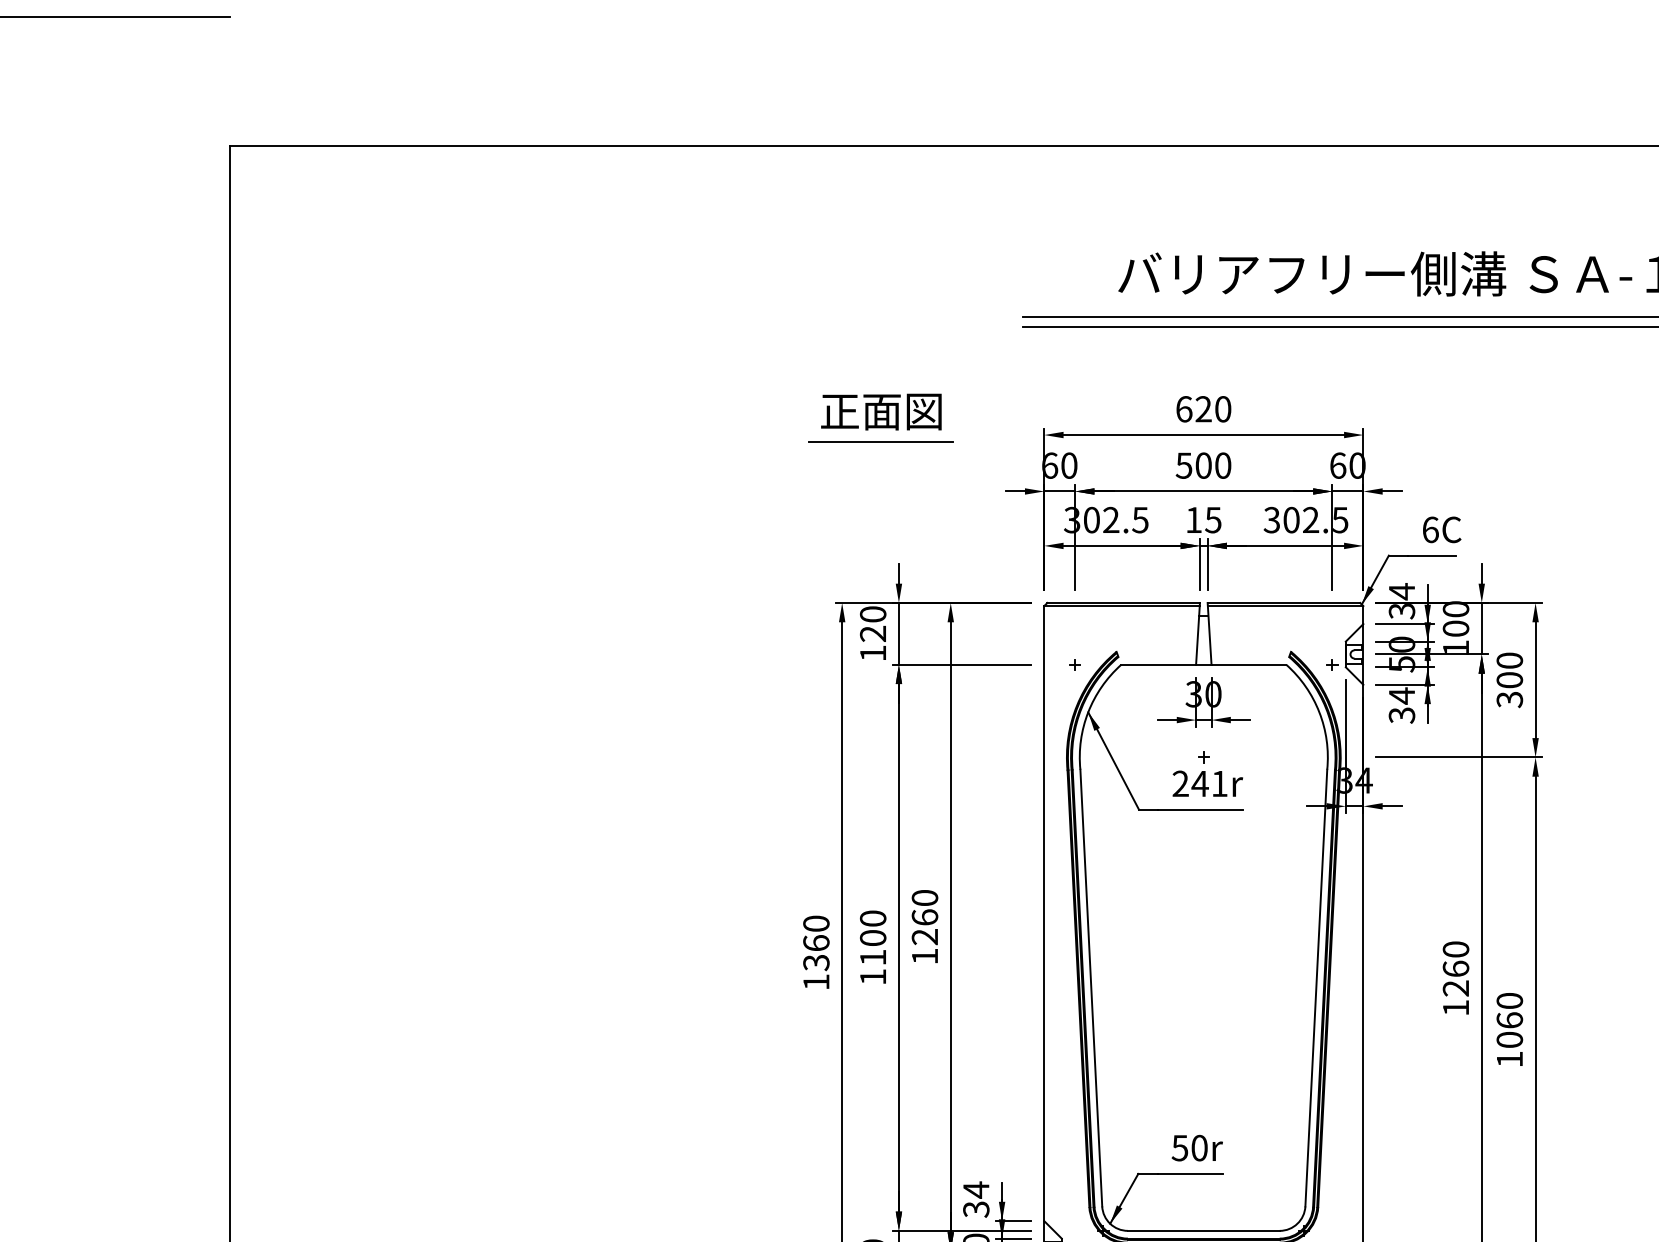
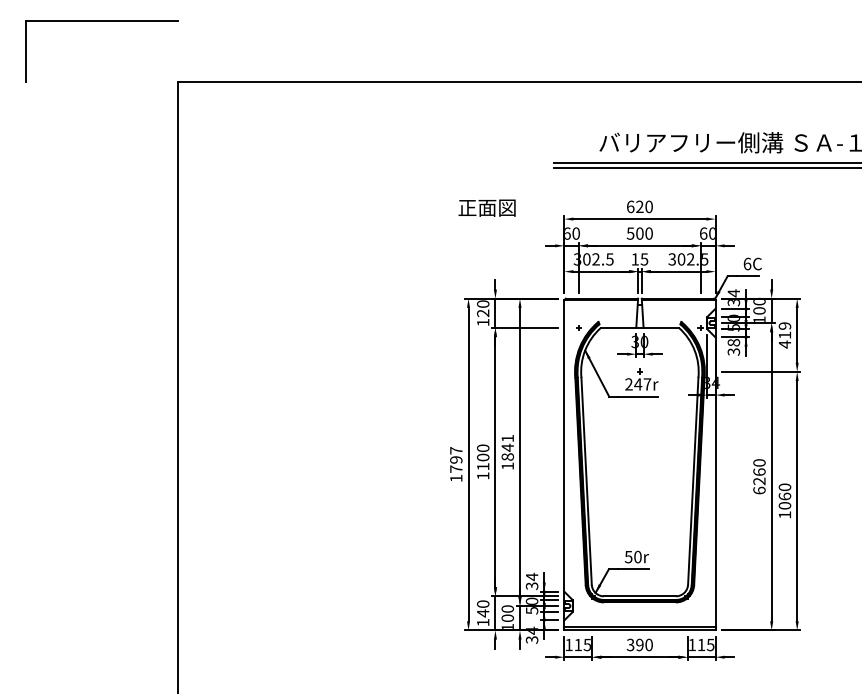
line: (880, 442) -> (486, 222), removed
text: (1508, 680) -> (784, 335), 300 -> 419
text: (1401, 695) -> (733, 342), 34 -> 38
text: (1219, 784) -> (647, 384), 241r -> 247r
text: (924, 916) -> (507, 447), 1260 -> 1841
text: (816, 942) -> (456, 459), 1360 -> 1797
text: (1456, 1007) -> (759, 490), 1260 -> 6260

